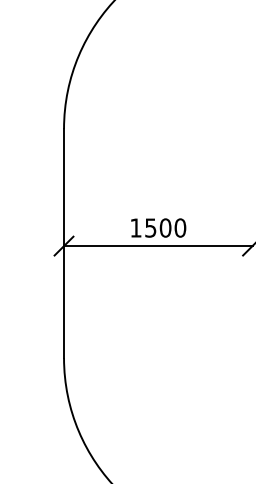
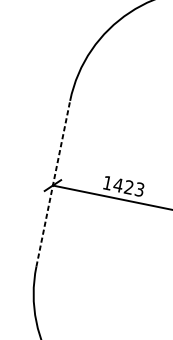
text: (165, 227) -> (129, 187), 1500 -> 1423
line: (64, 243) -> (53, 183), solid -> dashed

